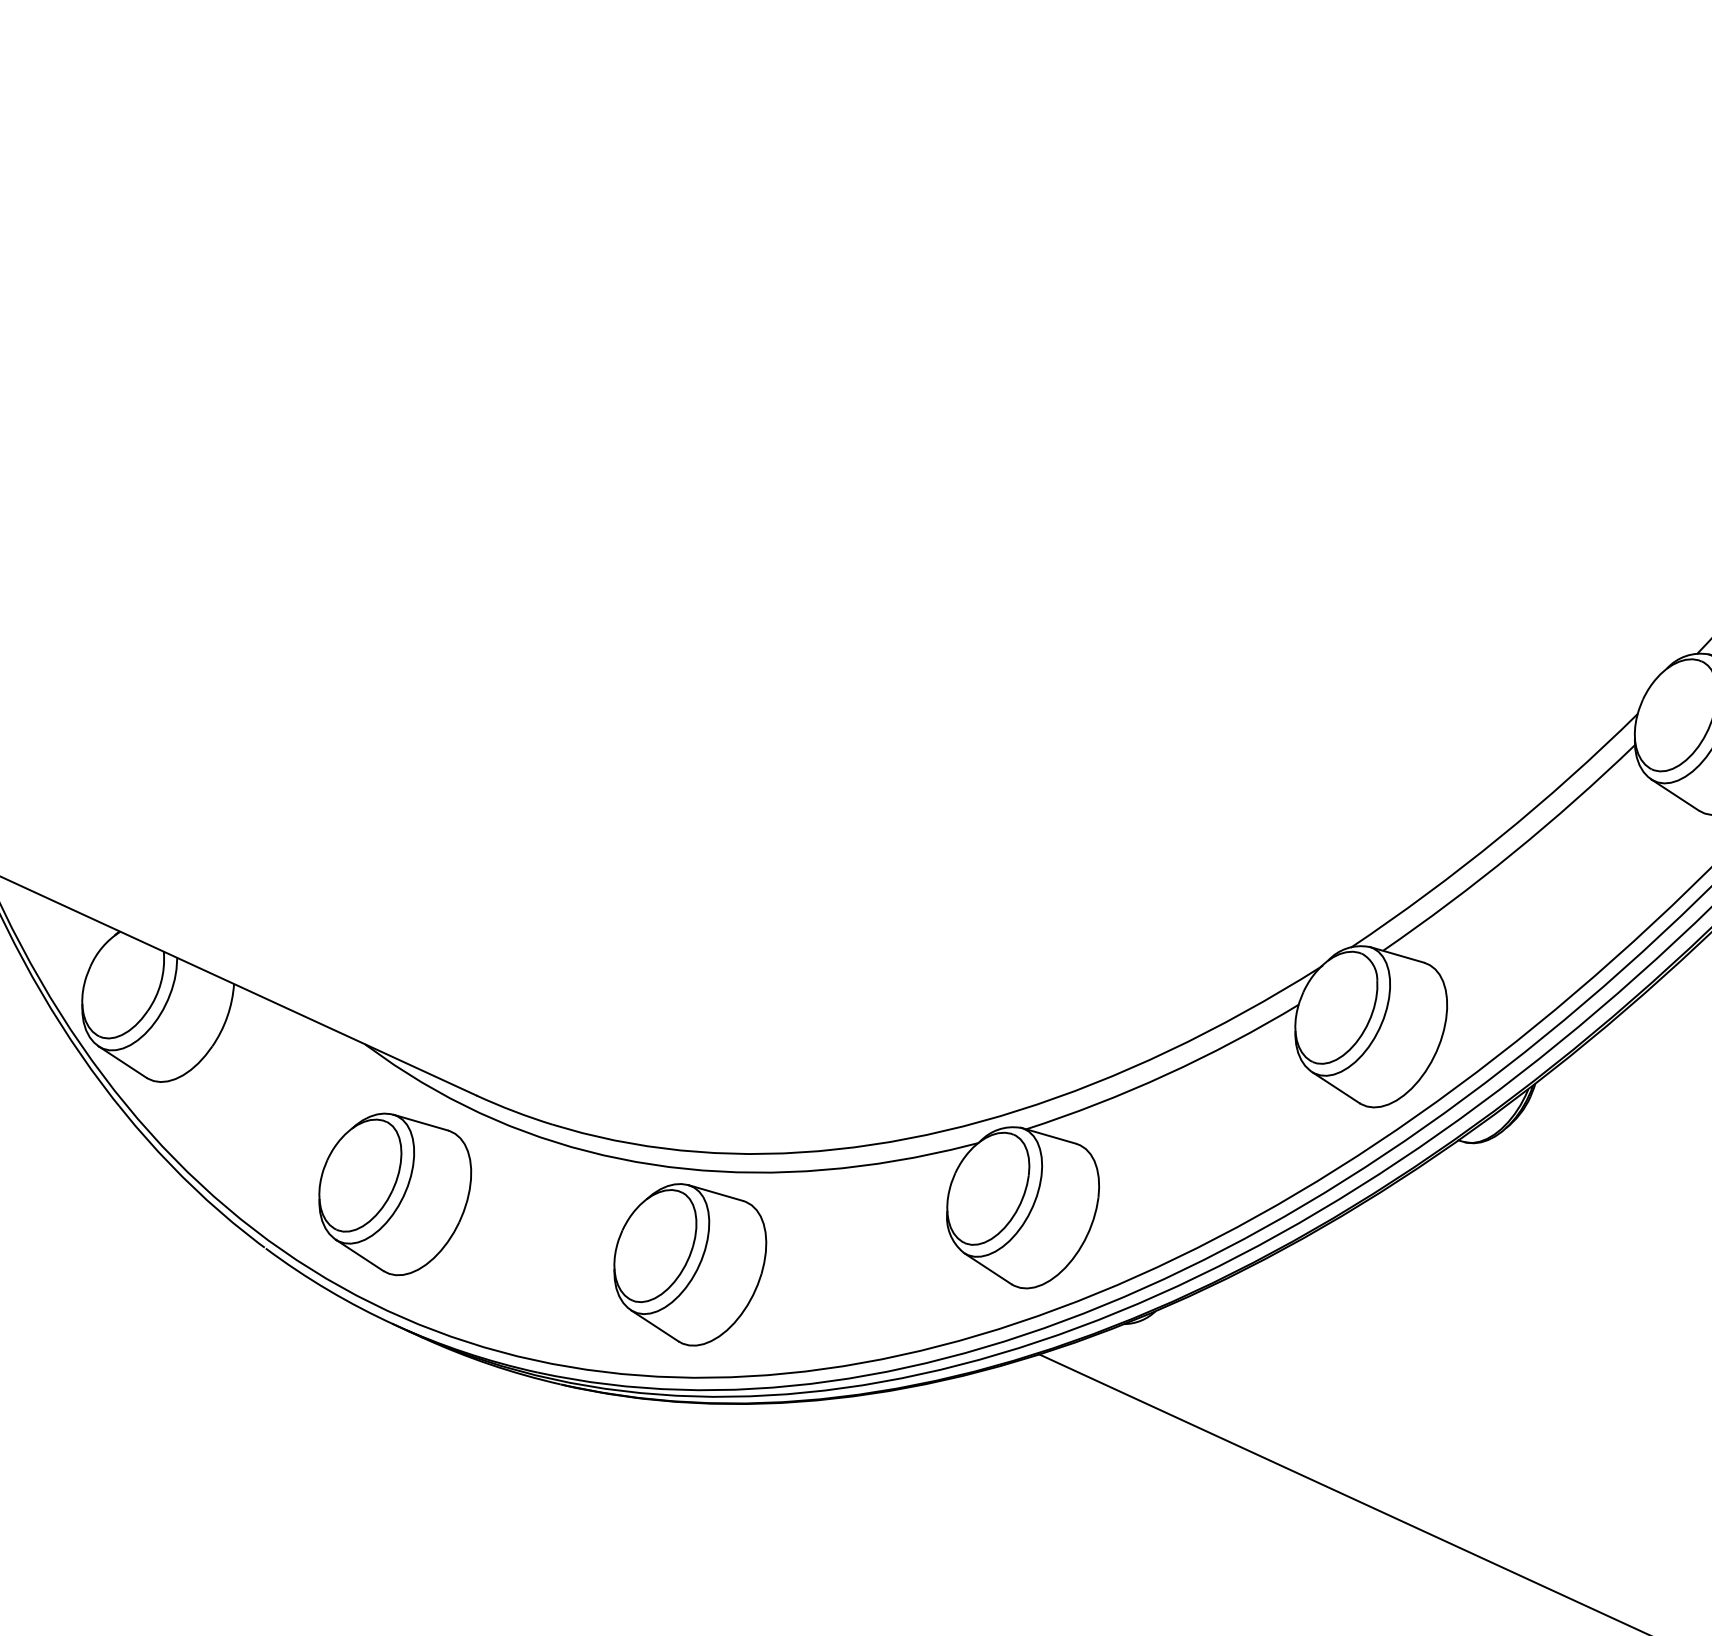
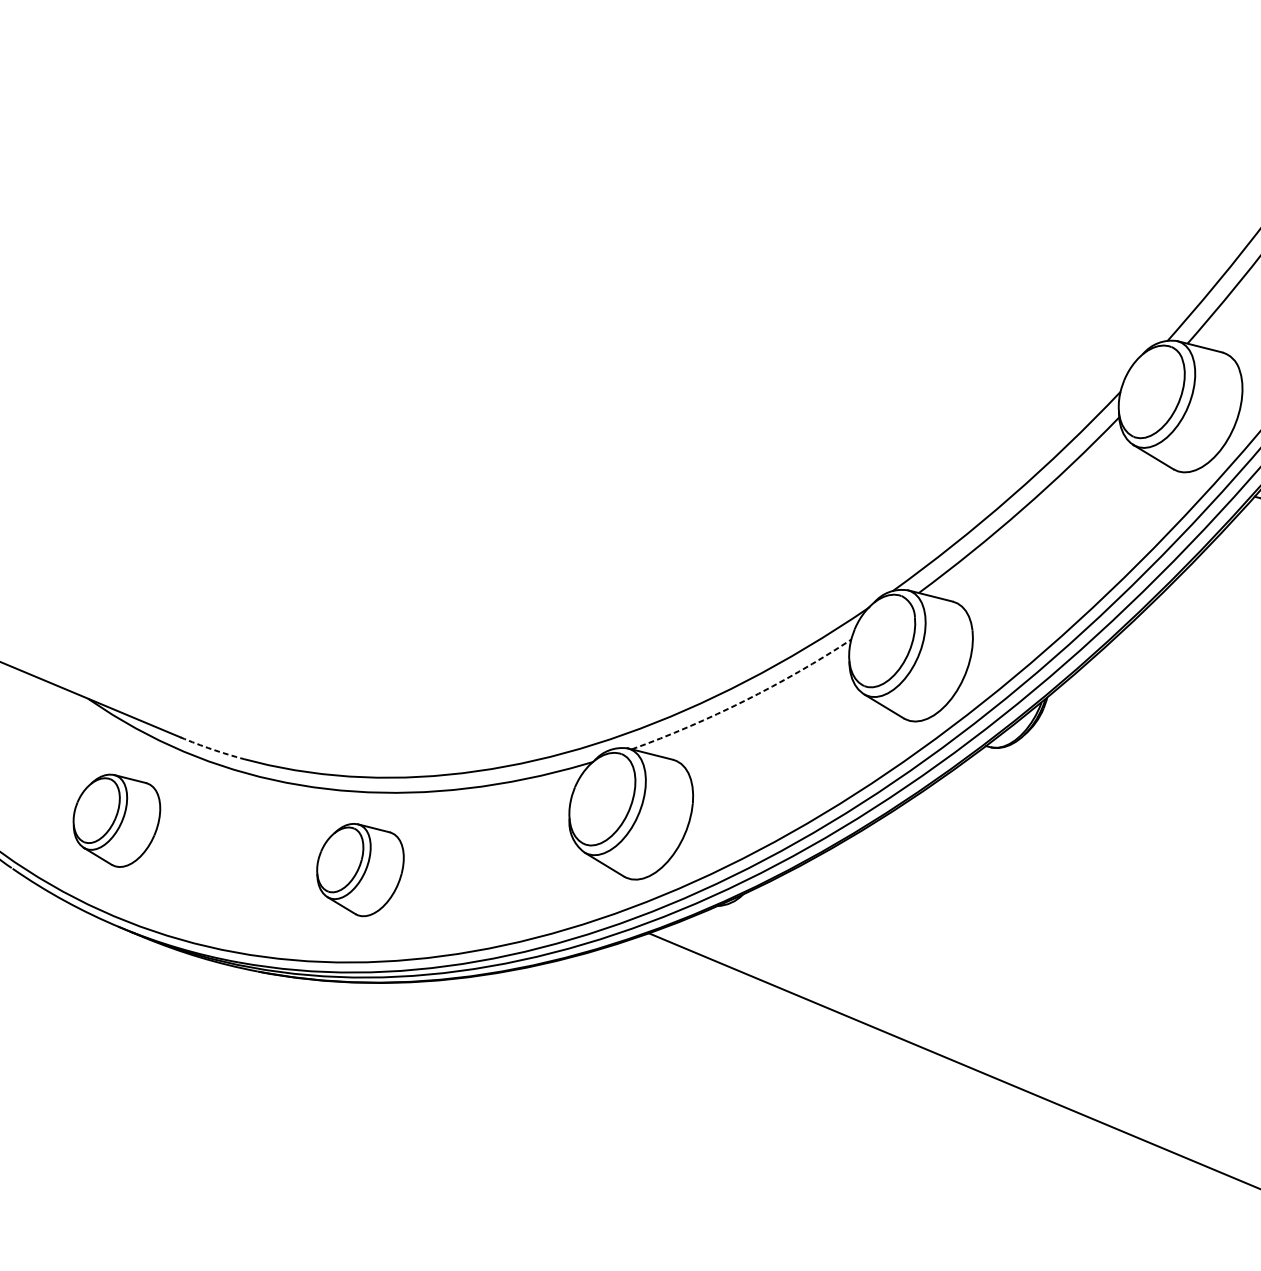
arc: (1166, 1074) -> (745, 700), solid -> dashed
arc: (514, 1111) -> (212, 749), solid -> dashed
part: (395, 1194) -> (117, 820), size x0.7
part: (690, 1264) -> (360, 869), size x0.7

